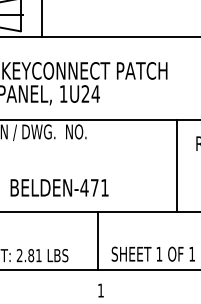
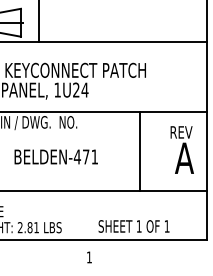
line: (177, 166) -> (140, 151), moved
text: (58, 187) -> (55, 156), moved
line: (97, 241) -> (86, 215), removed

